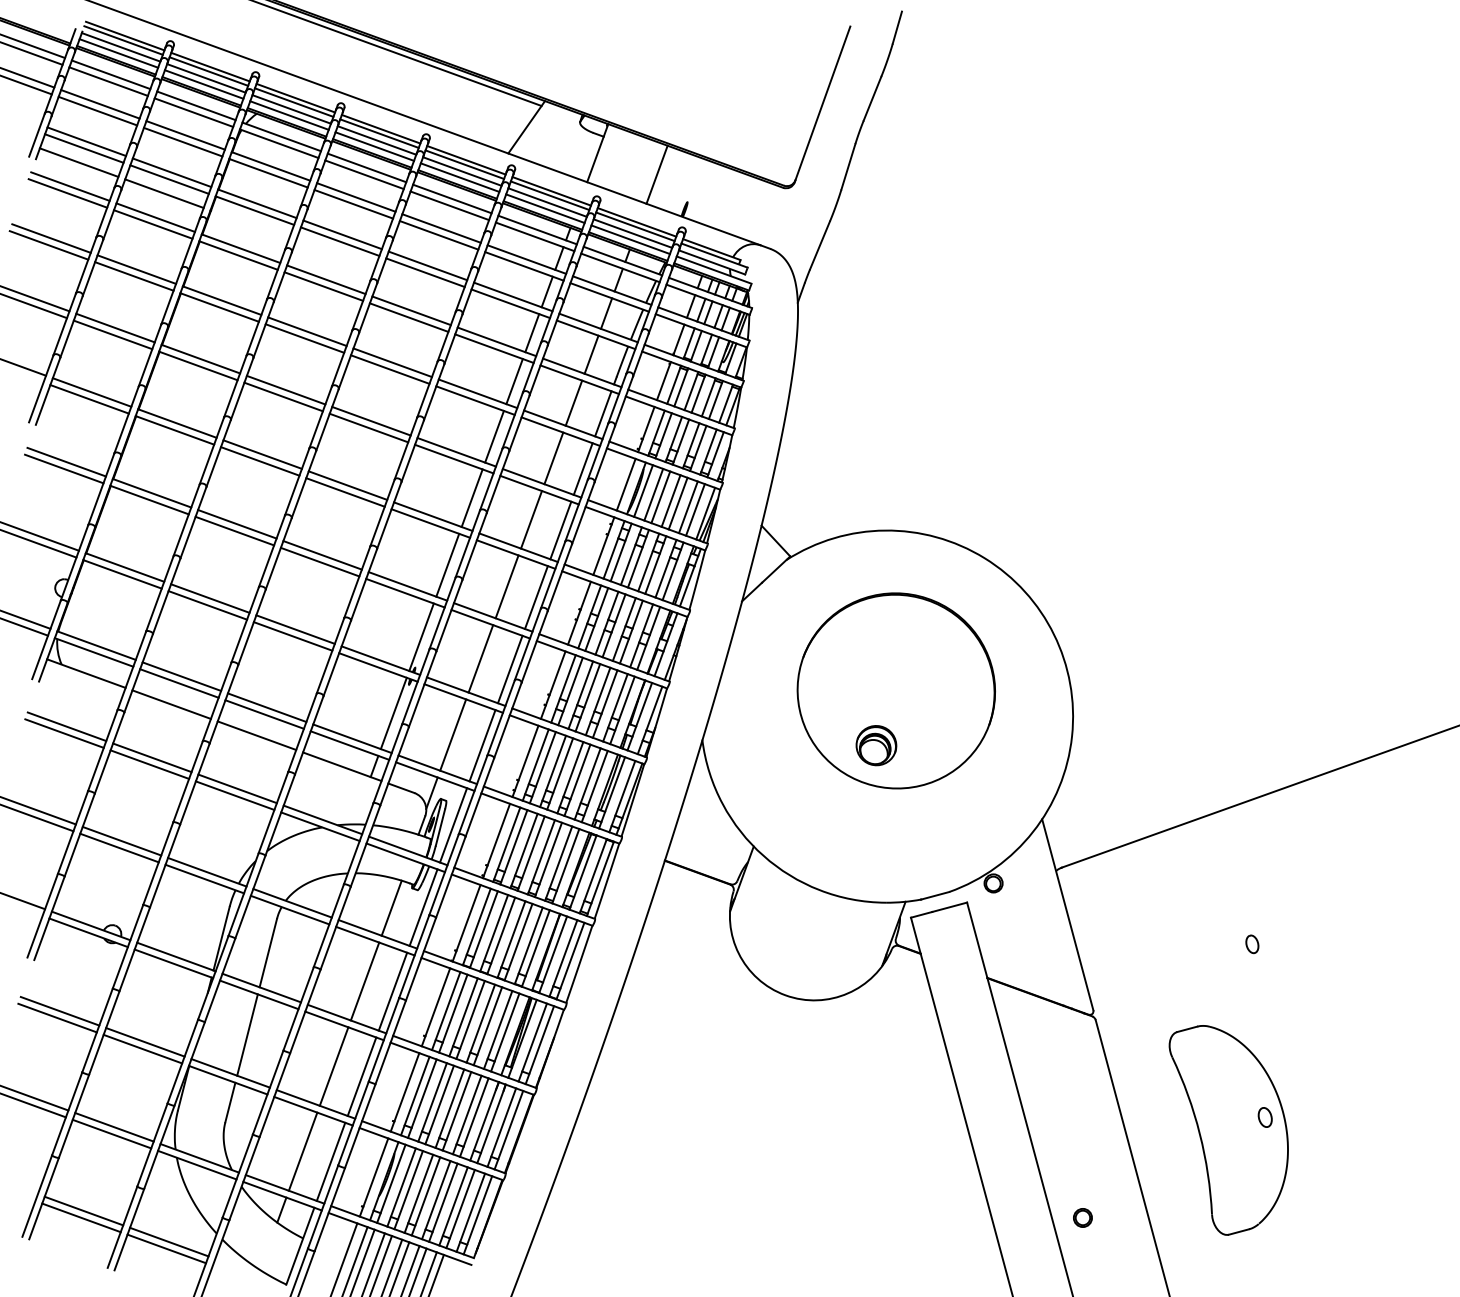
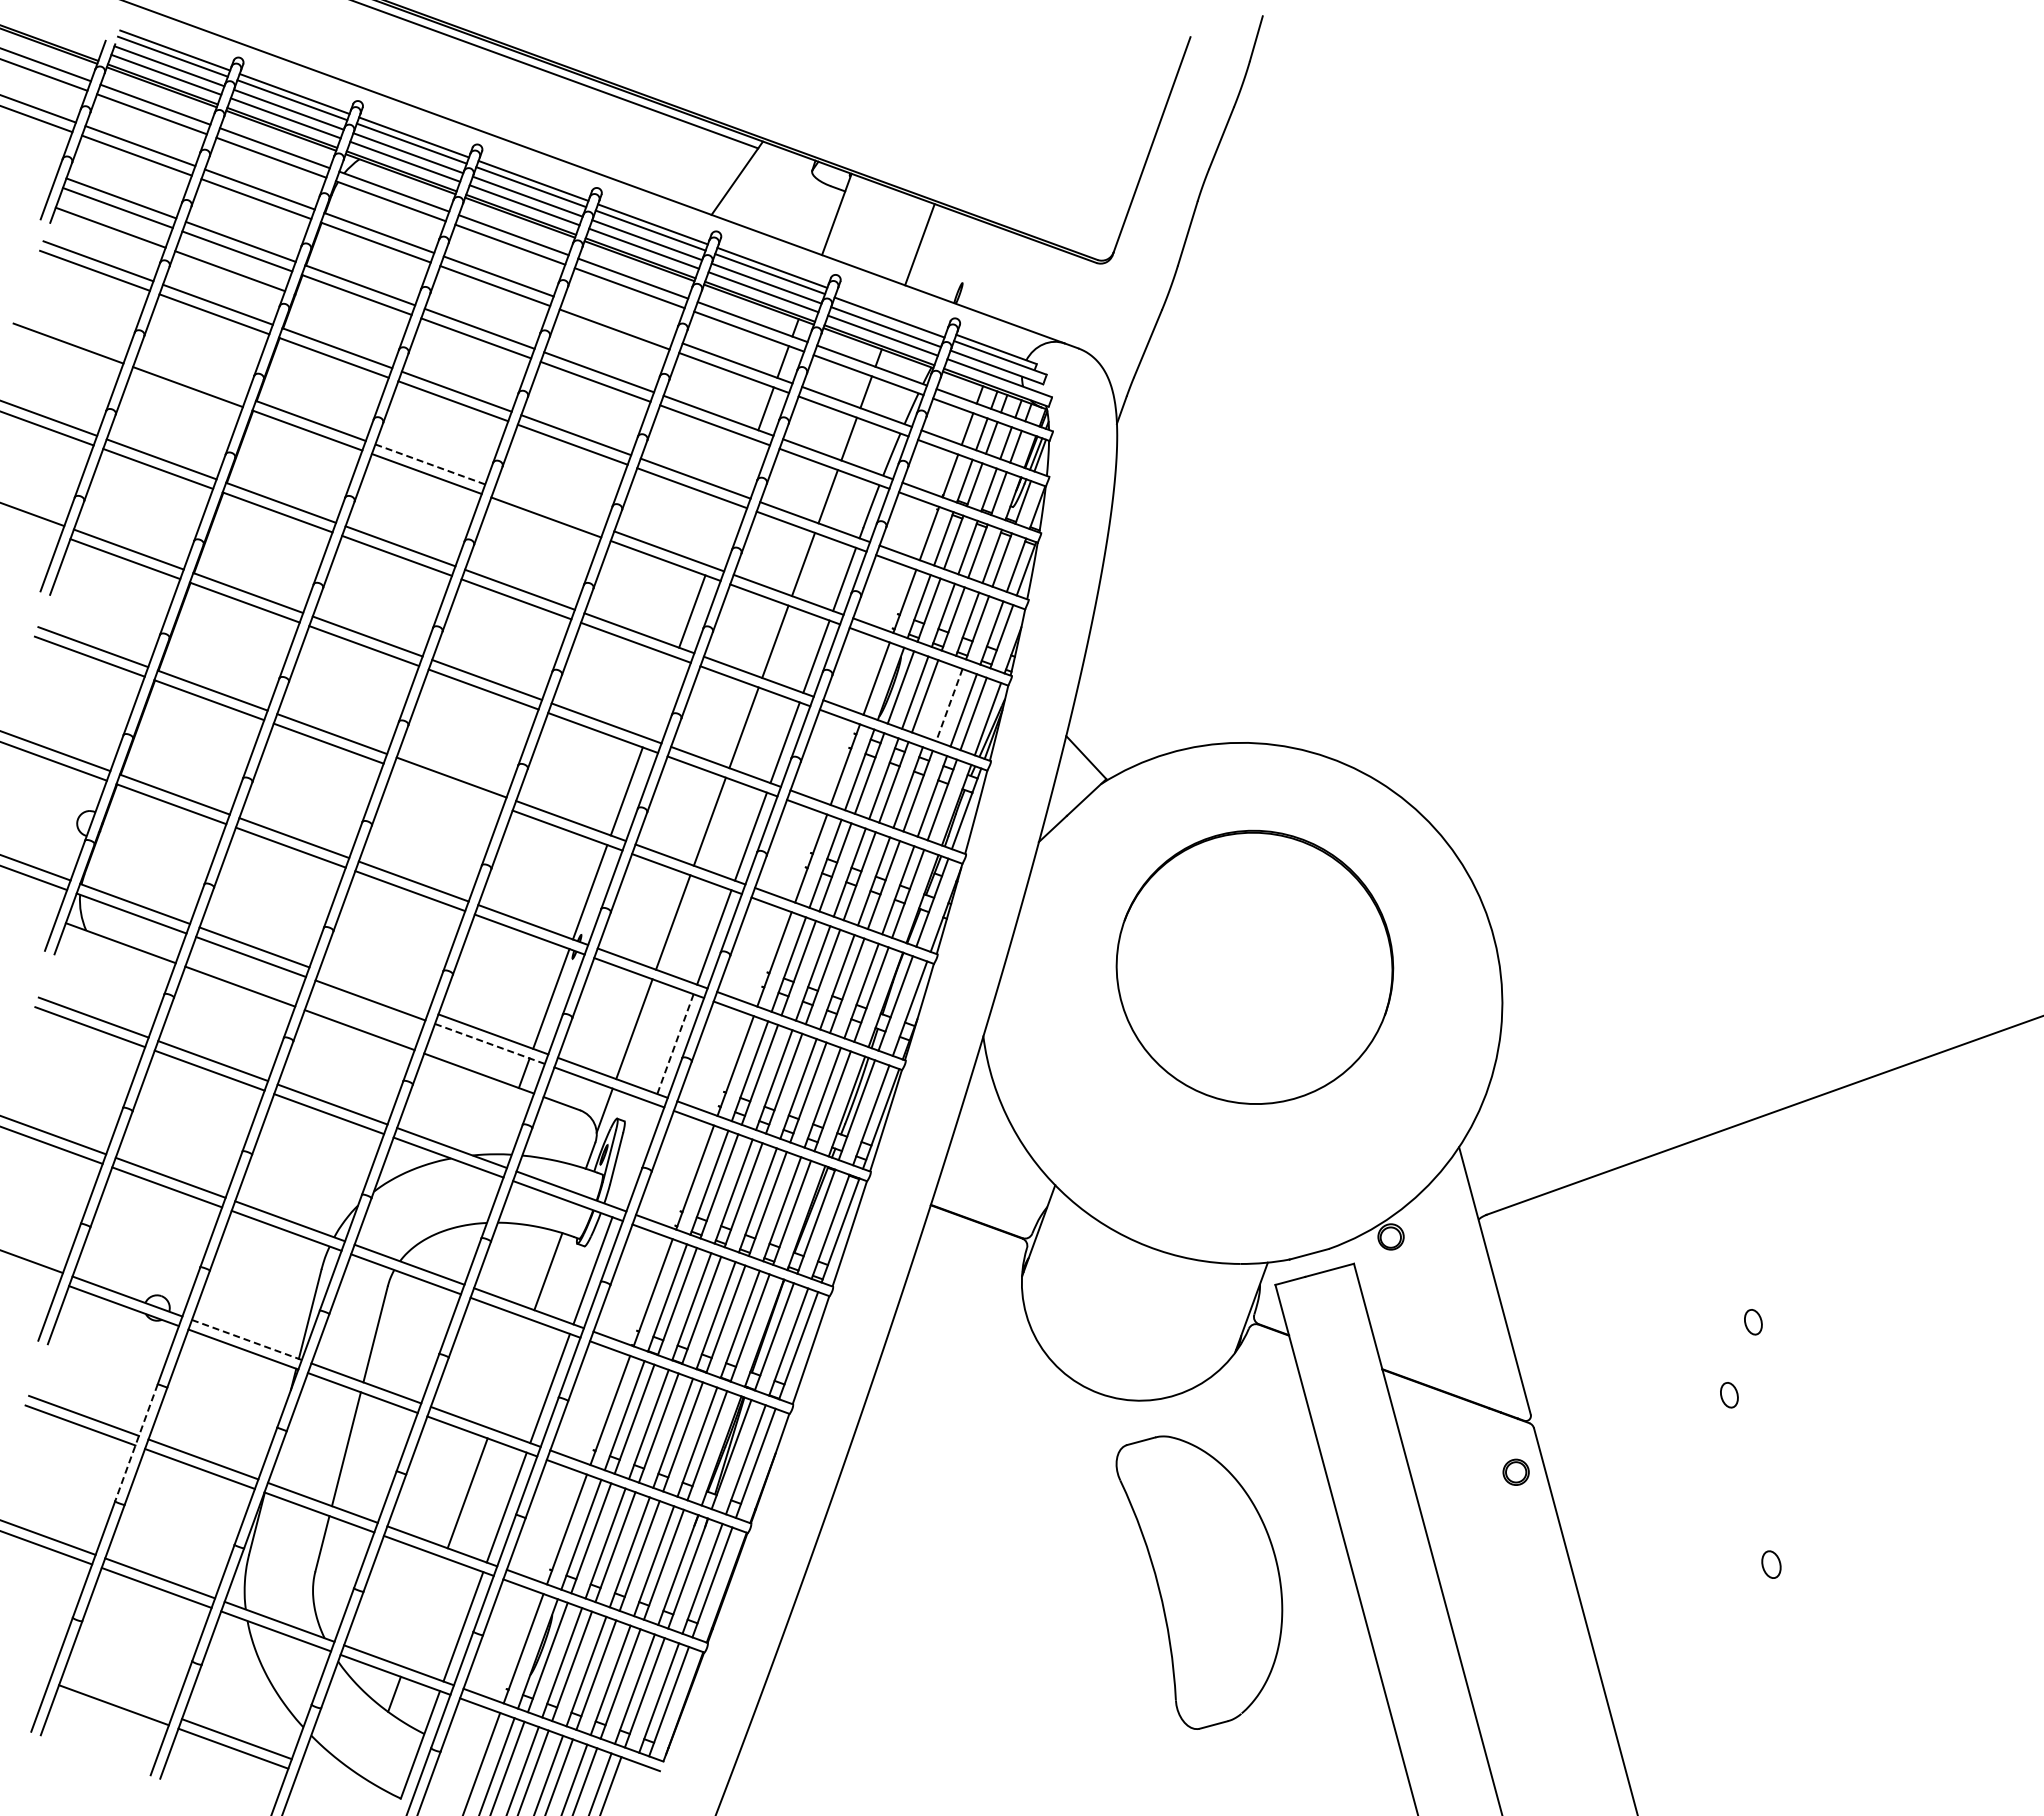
line: (636, 222) -> (891, 311), removed
line: (441, 228) -> (618, 319), removed
line: (51, 238) -> (71, 334), removed
line: (136, 269) -> (191, 377), removed
line: (306, 331) -> (429, 464), solid -> dashed
line: (531, 333) -> (744, 466), removed
line: (392, 362) -> (549, 507), removed
line: (513, 381) -> (719, 533), removed
line: (471, 498) -> (660, 697), removed
line: (671, 501) -> (939, 701), removed
line: (678, 503) -> (949, 705), solid -> dashed
line: (320, 562) -> (448, 787), removed
line: (266, 707) -> (373, 990), removed
line: (350, 745) -> (490, 1044), solid -> dashed
line: (482, 745) -> (675, 1044), solid -> dashed
part: (876, 745) -> (1226, 1043), removed
line: (453, 825) -> (634, 1155), removed
line: (176, 956) -> (246, 1339), solid -> dashed
line: (364, 980) -> (510, 1373), removed
part: (1235, 996) -> (1729, 1395), added
line: (97, 1030) -> (136, 1443), solid -> dashed
part: (1228, 1130) -> (1199, 1582), moved
line: (303, 1151) -> (424, 1612), removed
line: (84, 1210) -> (117, 1695), removed
part: (1082, 1217) -> (1515, 1471), moved

